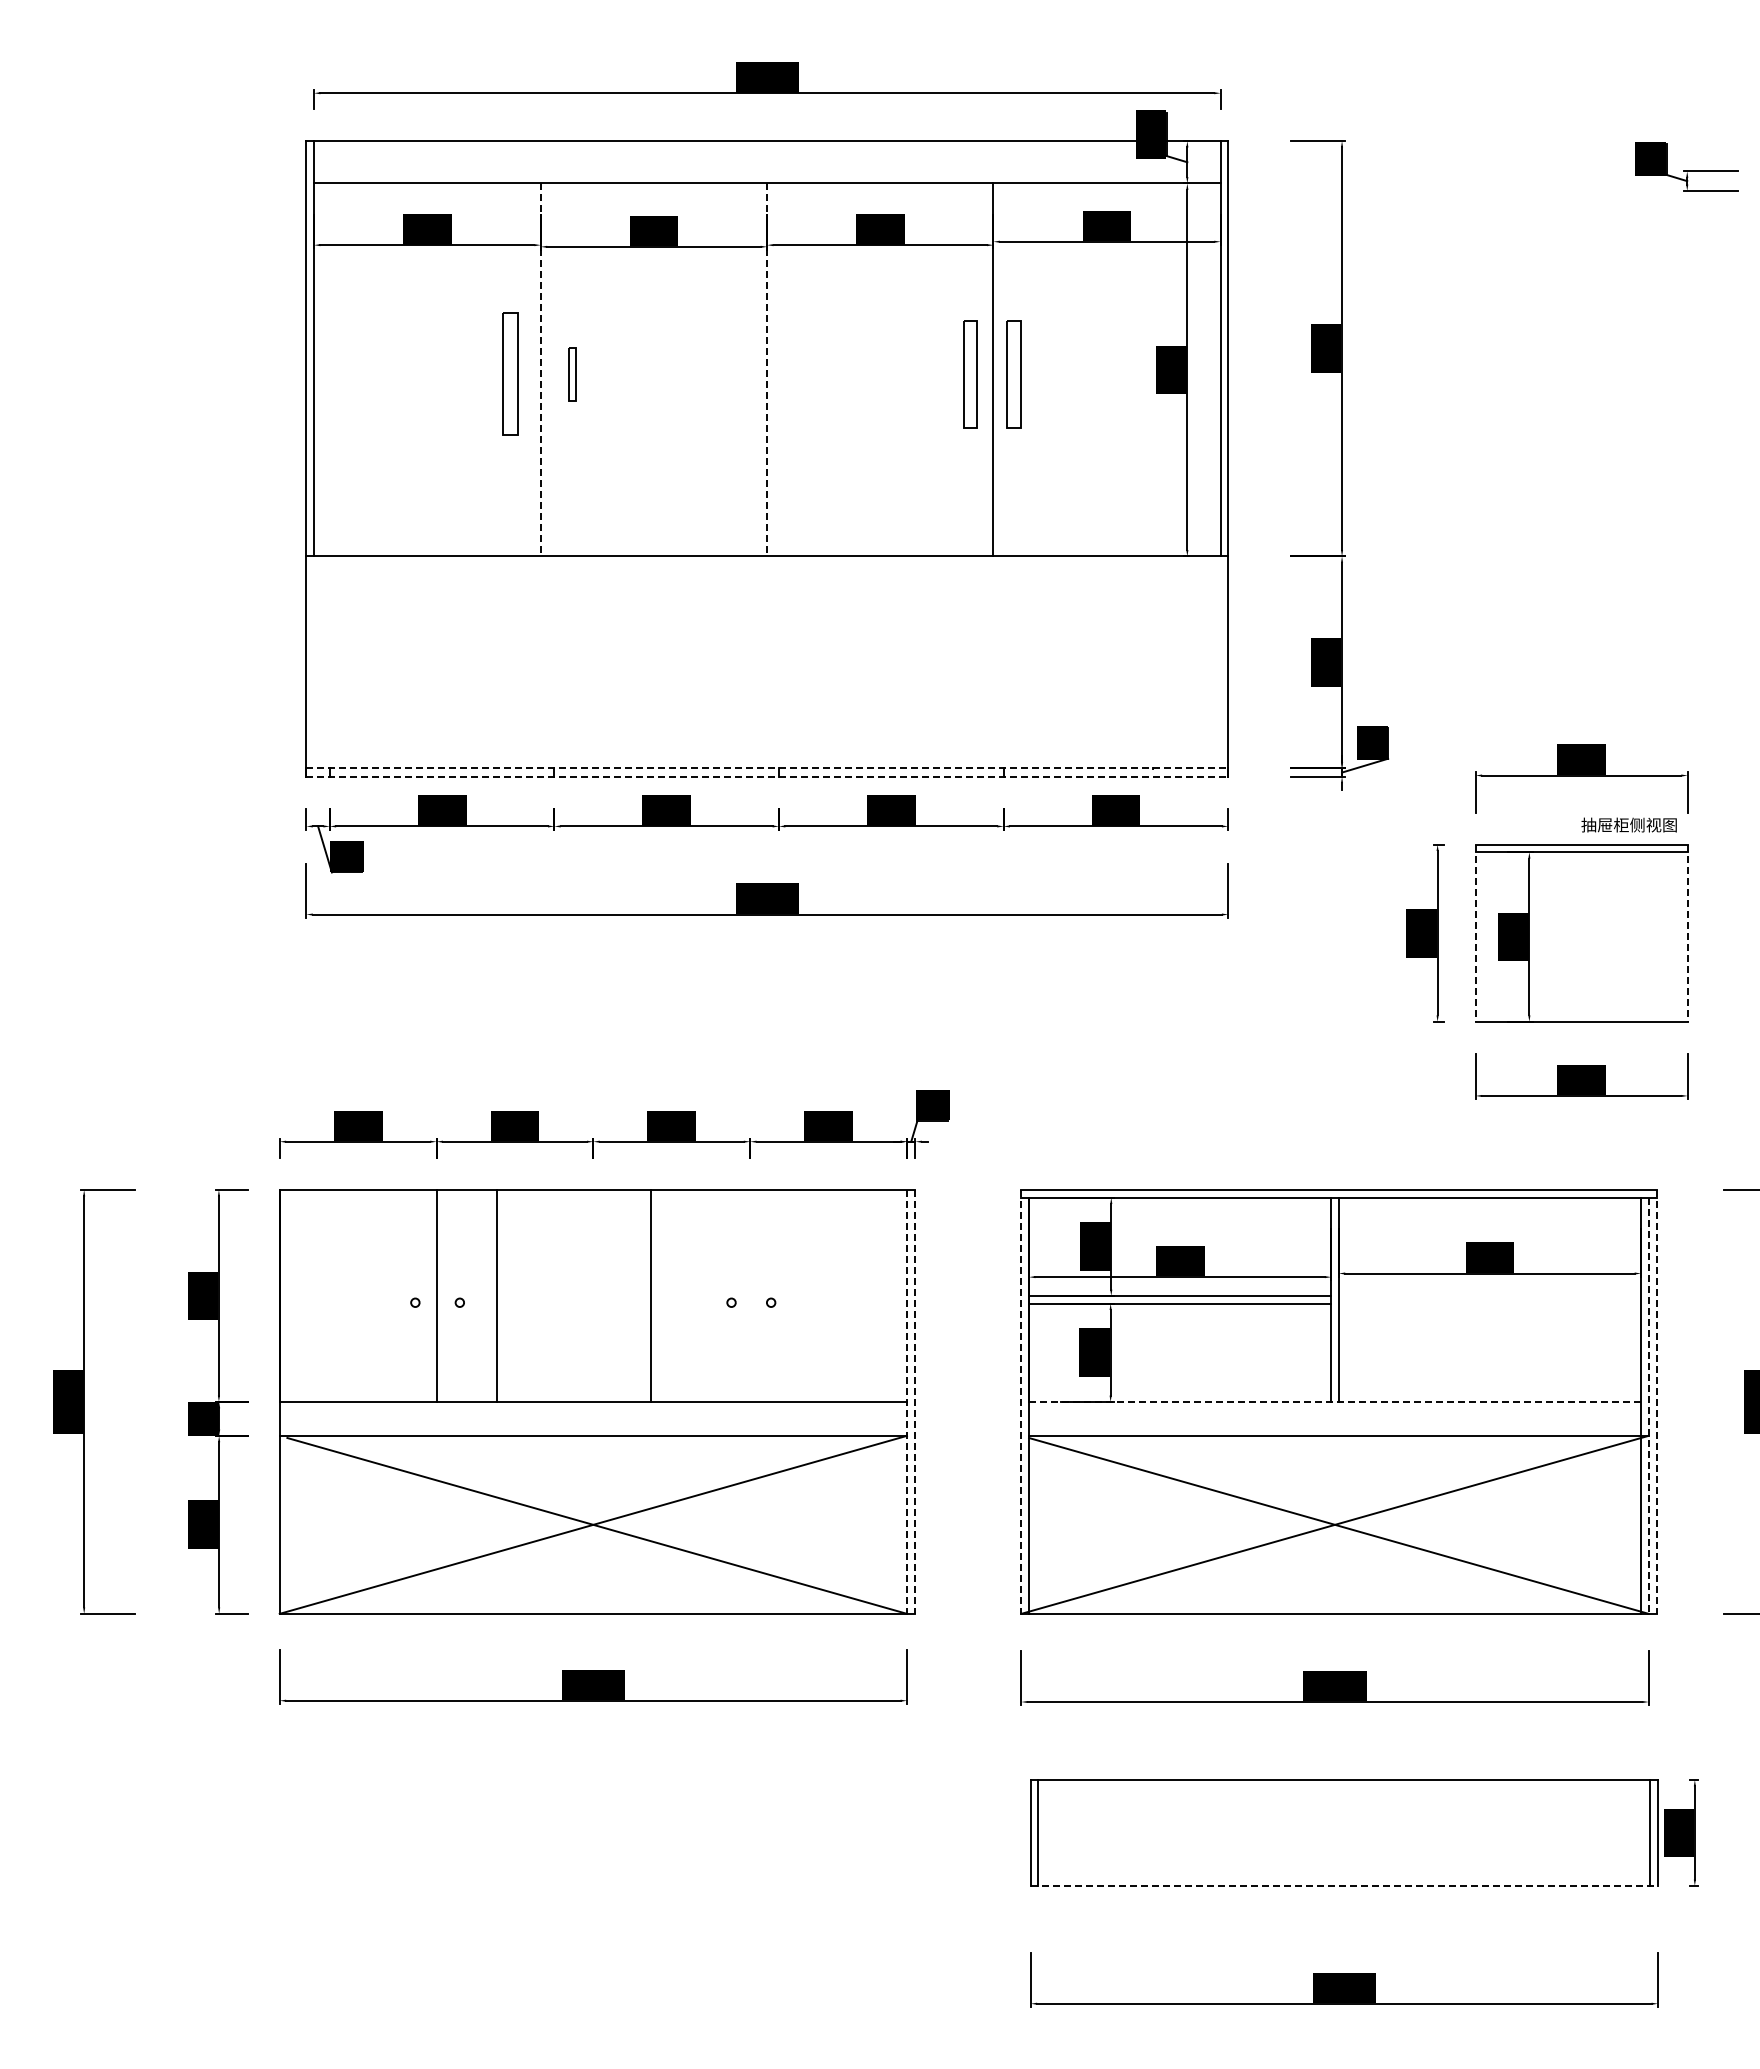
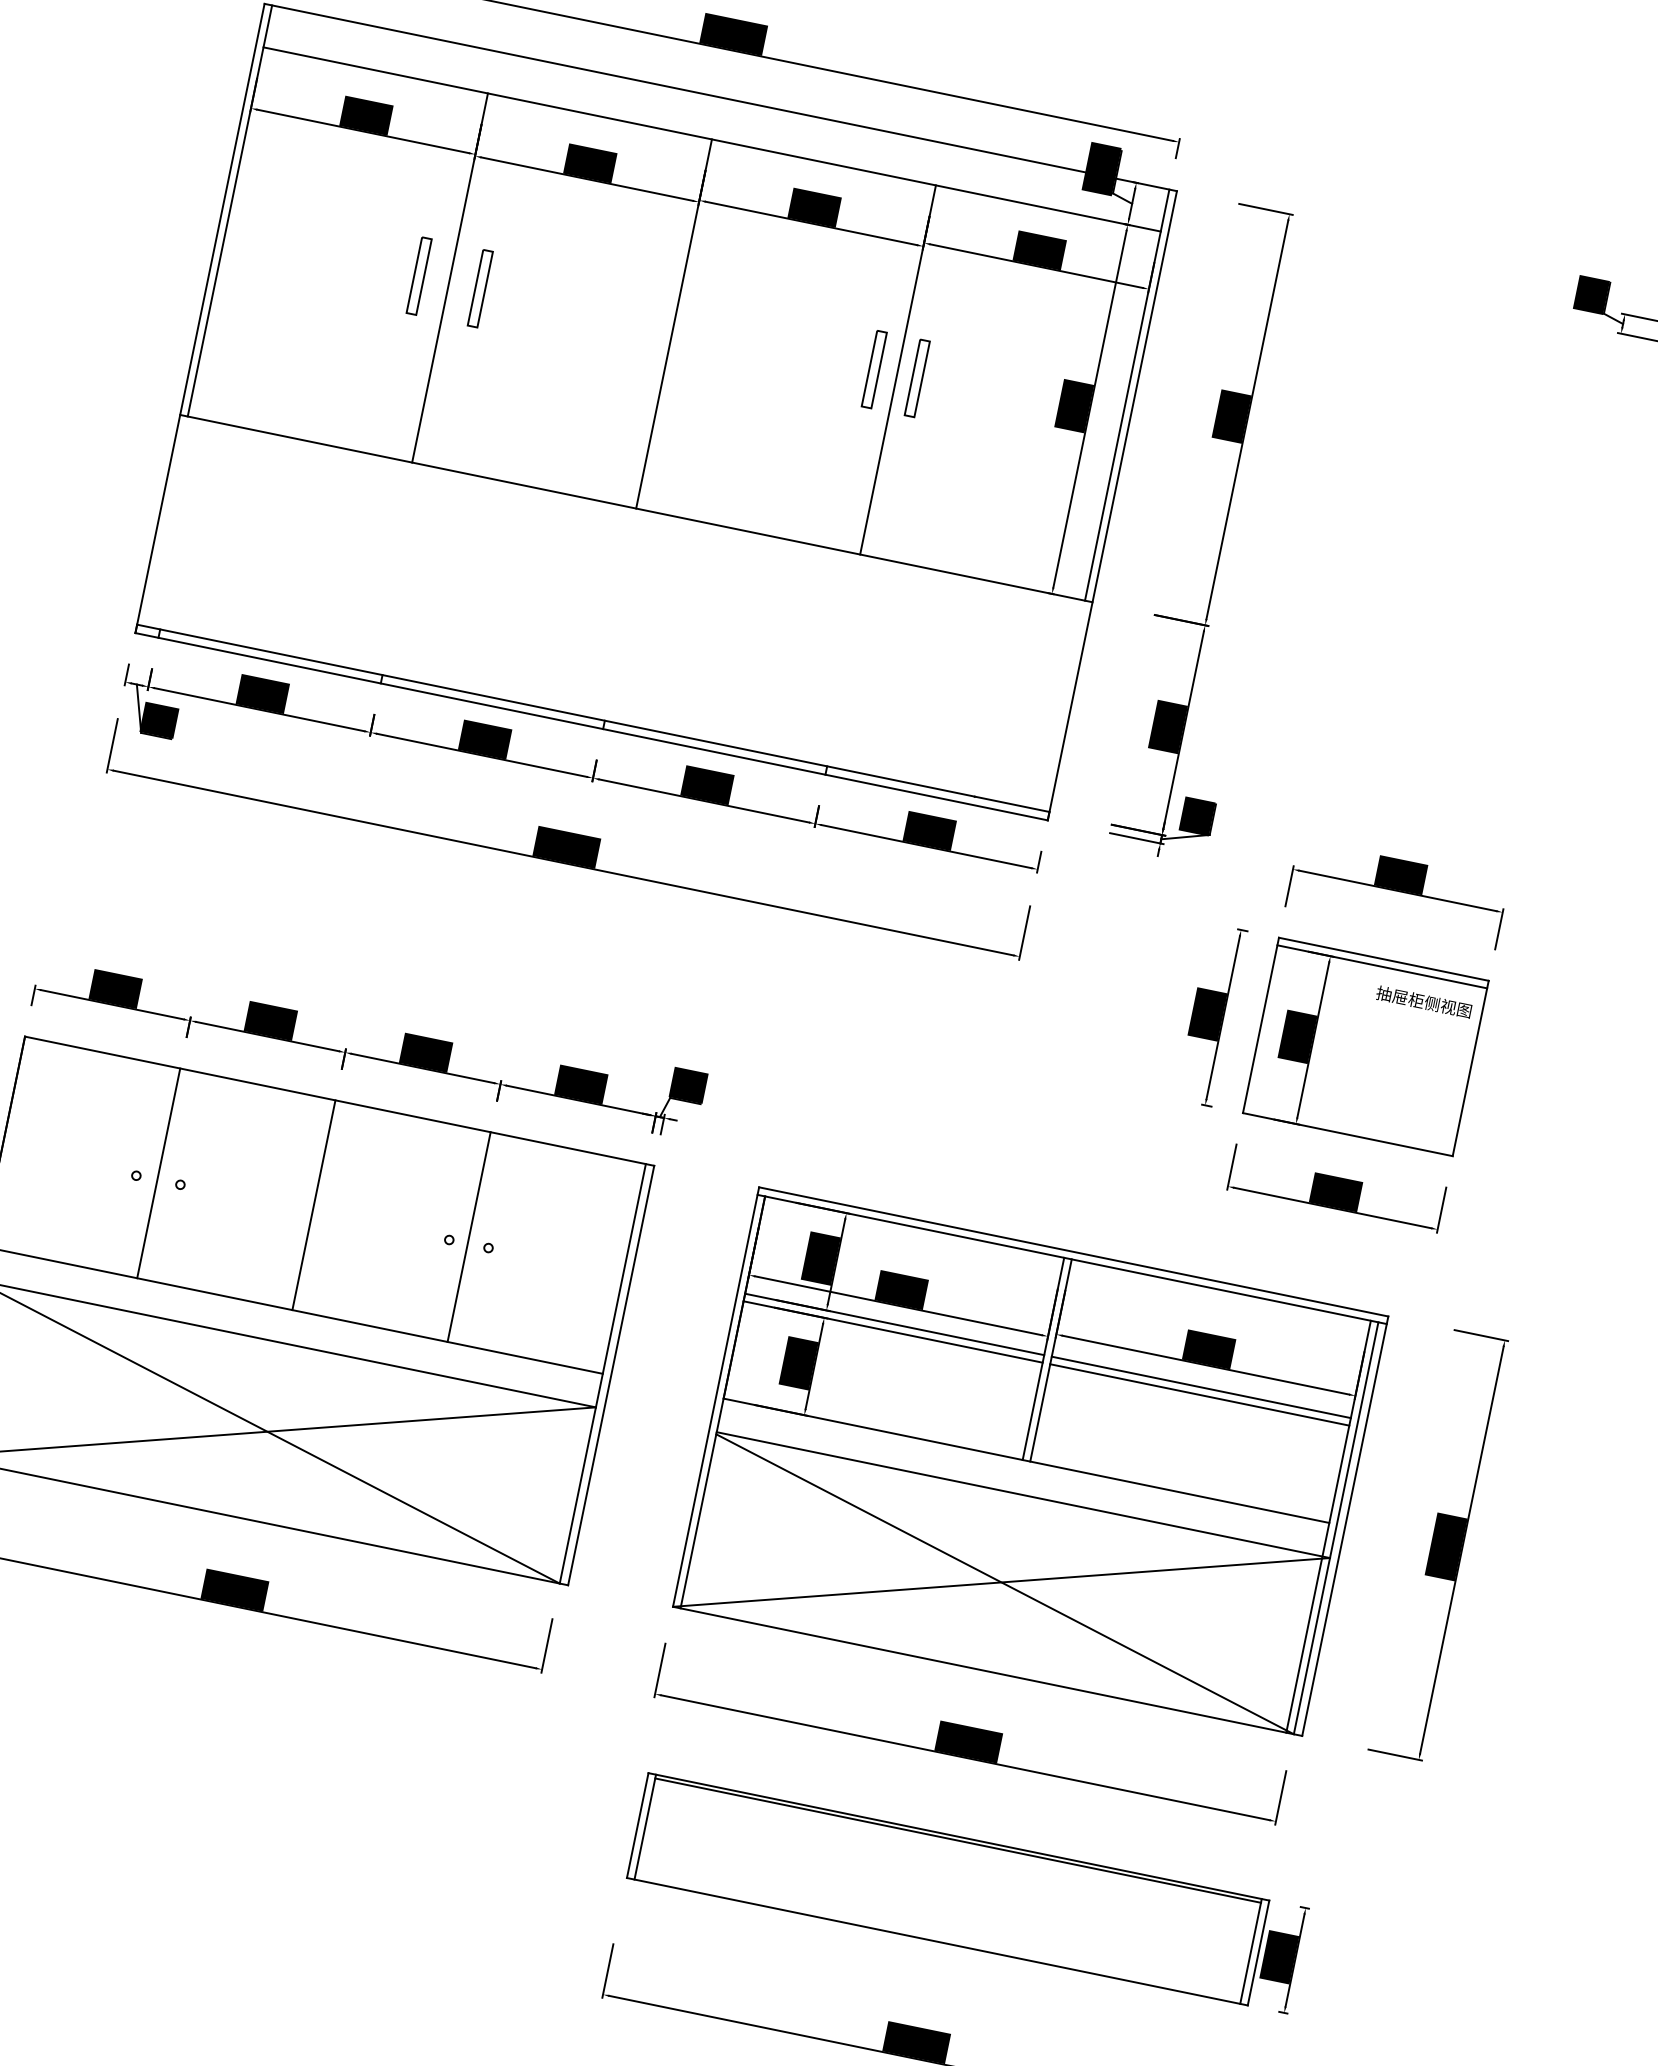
line: (540, 370) -> (449, 278), dashed -> solid
line: (767, 370) -> (674, 324), dashed -> solid
part: (510, 374) -> (419, 276), size x0.62
part: (571, 374) -> (479, 288), size x1.43
part: (969, 374) -> (873, 369), size x0.71
part: (1013, 374) -> (916, 378), size x0.71
line: (767, 768) -> (593, 718), dashed -> solid
line: (767, 776) -> (591, 726), dashed -> solid
text: (1628, 824) -> (1423, 1001), moved
line: (1475, 933) -> (1260, 1025), dashed -> solid
line: (1687, 933) -> (1470, 1068), dashed -> solid
line: (497, 1295) -> (314, 1204), moved
line: (651, 1295) -> (469, 1236), moved
line: (1489, 1295) -> (1200, 1386), added
line: (1489, 1303) -> (1199, 1394), added
line: (907, 1401) -> (603, 1373), dashed -> solid
line: (915, 1401) -> (611, 1375), dashed -> solid
line: (1021, 1401) -> (716, 1396), dashed -> solid
line: (1335, 1401) -> (1027, 1460), dashed -> solid
line: (1657, 1401) -> (1345, 1525), dashed -> solid
line: (1648, 1406) -> (1335, 1528), dashed -> solid
line: (1344, 1783) -> (958, 1840), added
line: (1344, 1885) -> (937, 1941), dashed -> solid

